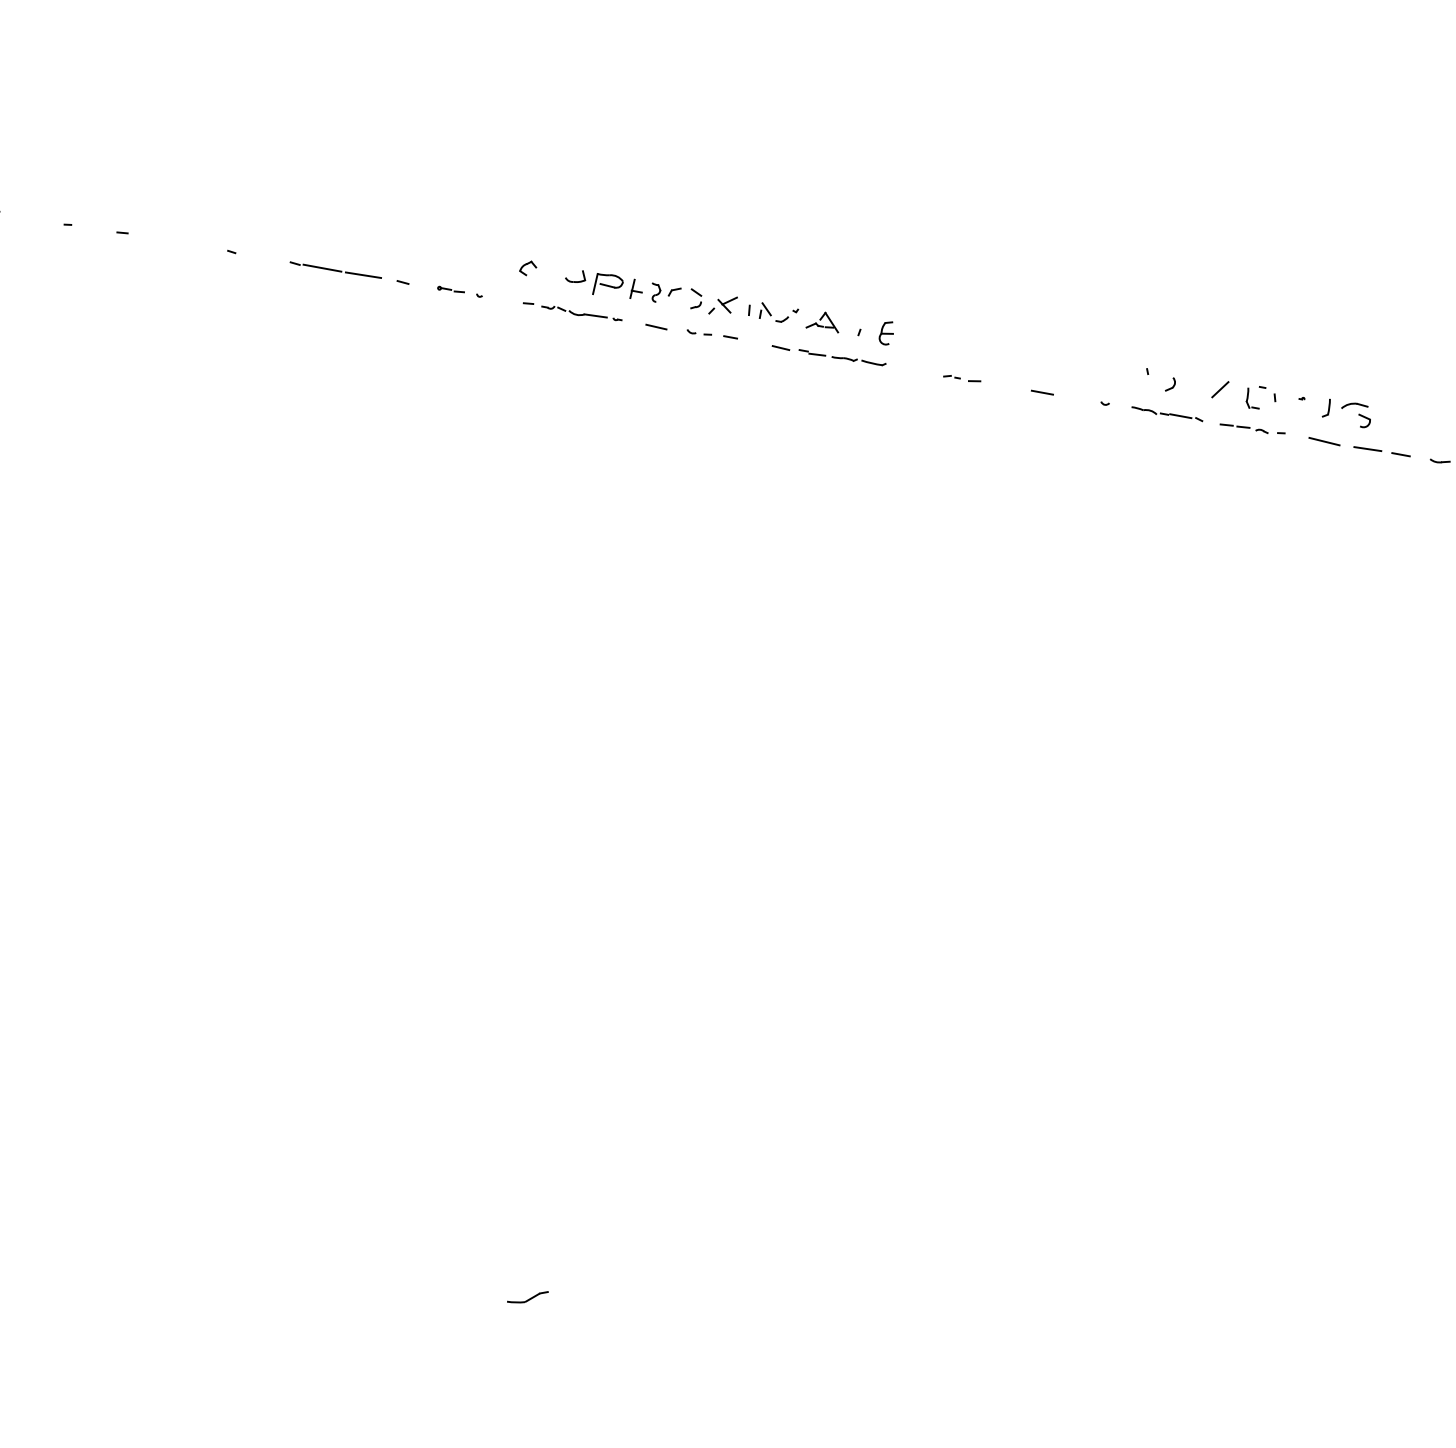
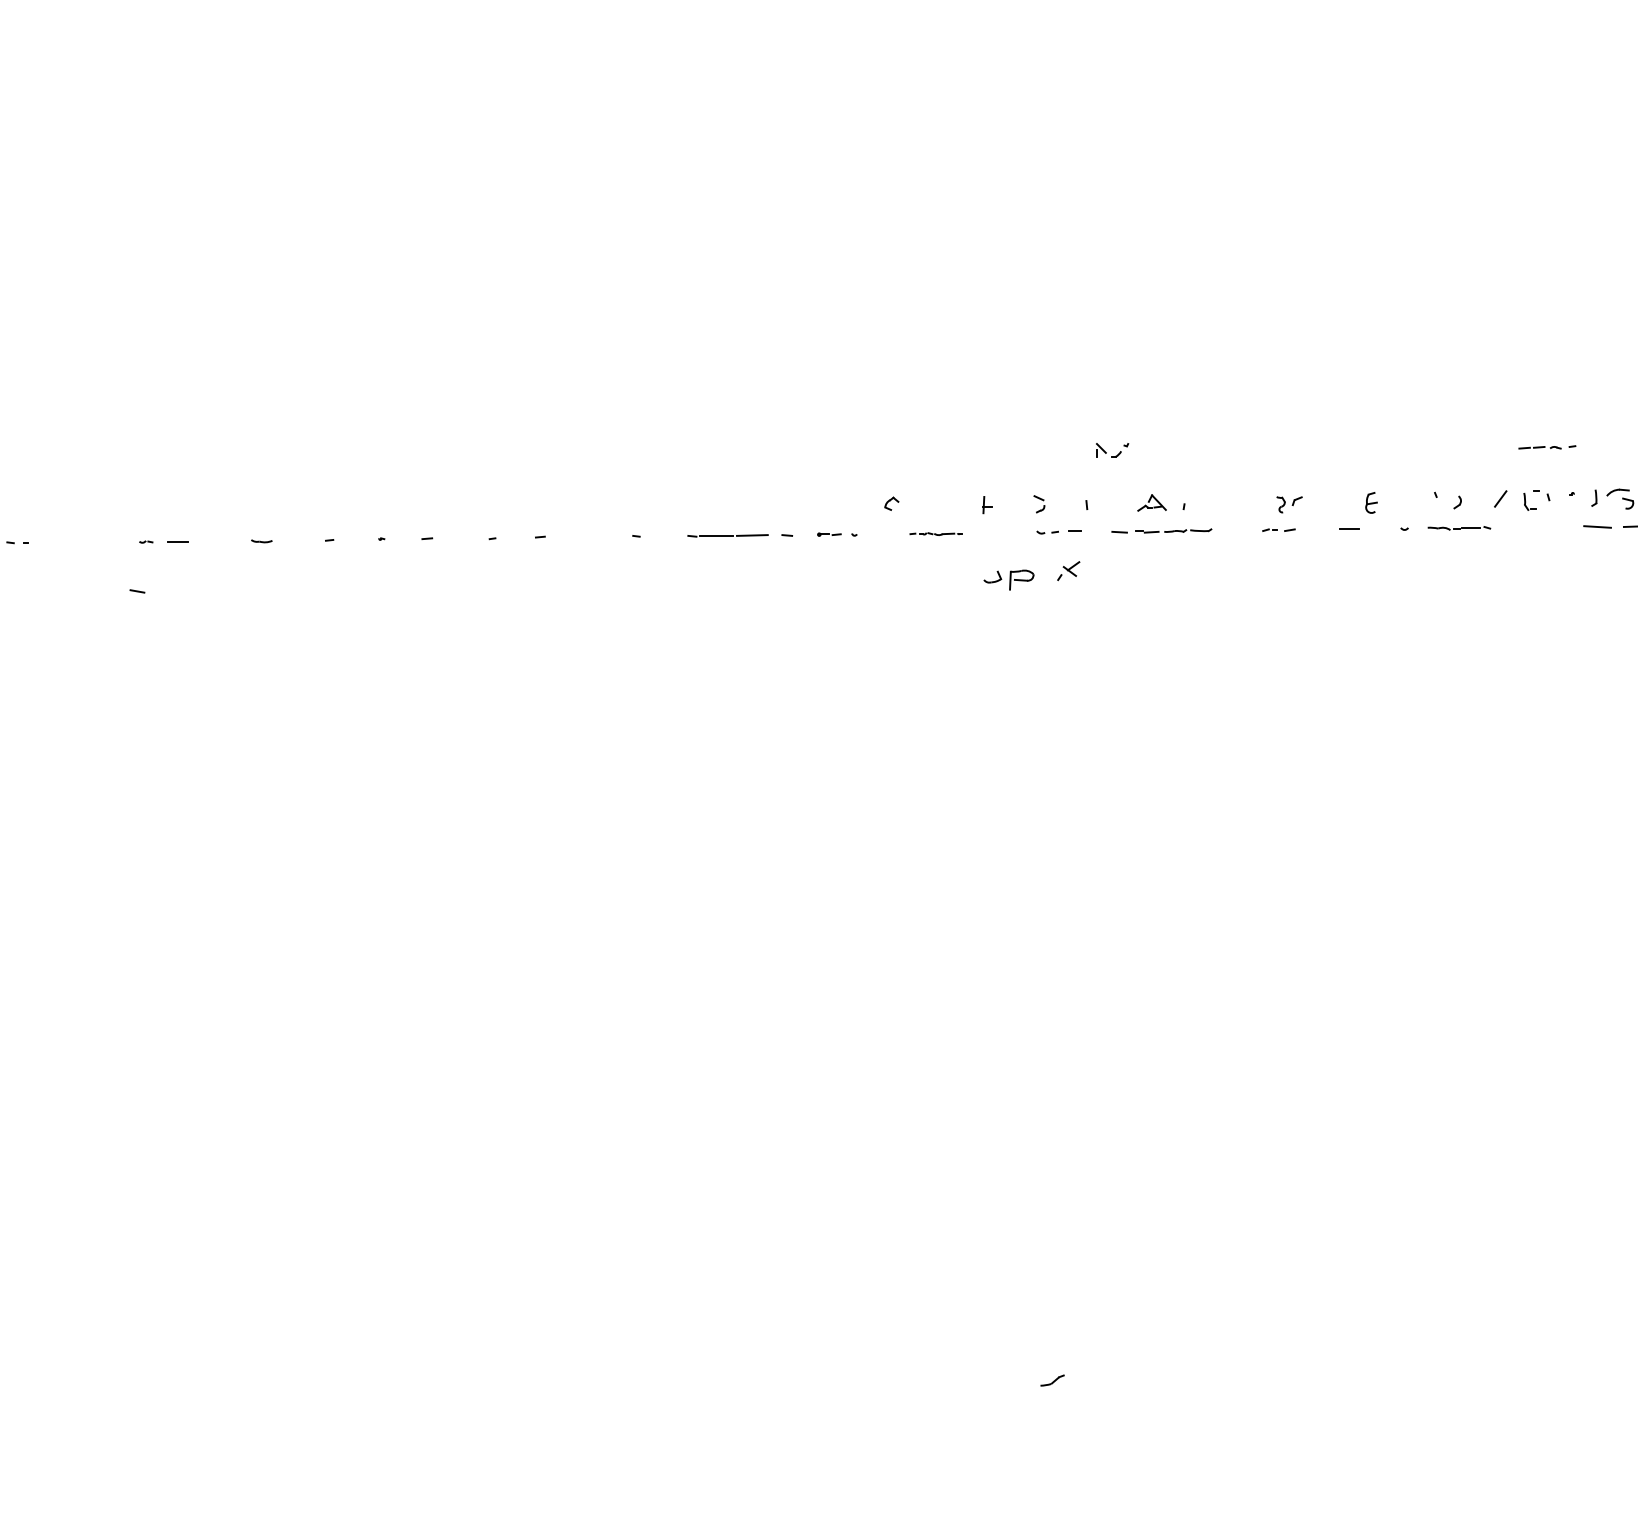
part: (593, 282) -> (1008, 579), moved
part: (665, 294) -> (1289, 504), moved
part: (722, 305) -> (1068, 571), moved
part: (571, 311) -> (935, 533), size x0.6
part: (778, 313) -> (1112, 450), moved
line: (655, 326) -> (1009, 533), removed
part: (886, 332) -> (1371, 502), moved
part: (1252, 429) -> (1547, 447), moved
part: (528, 1296) -> (1052, 1380), size x0.7

